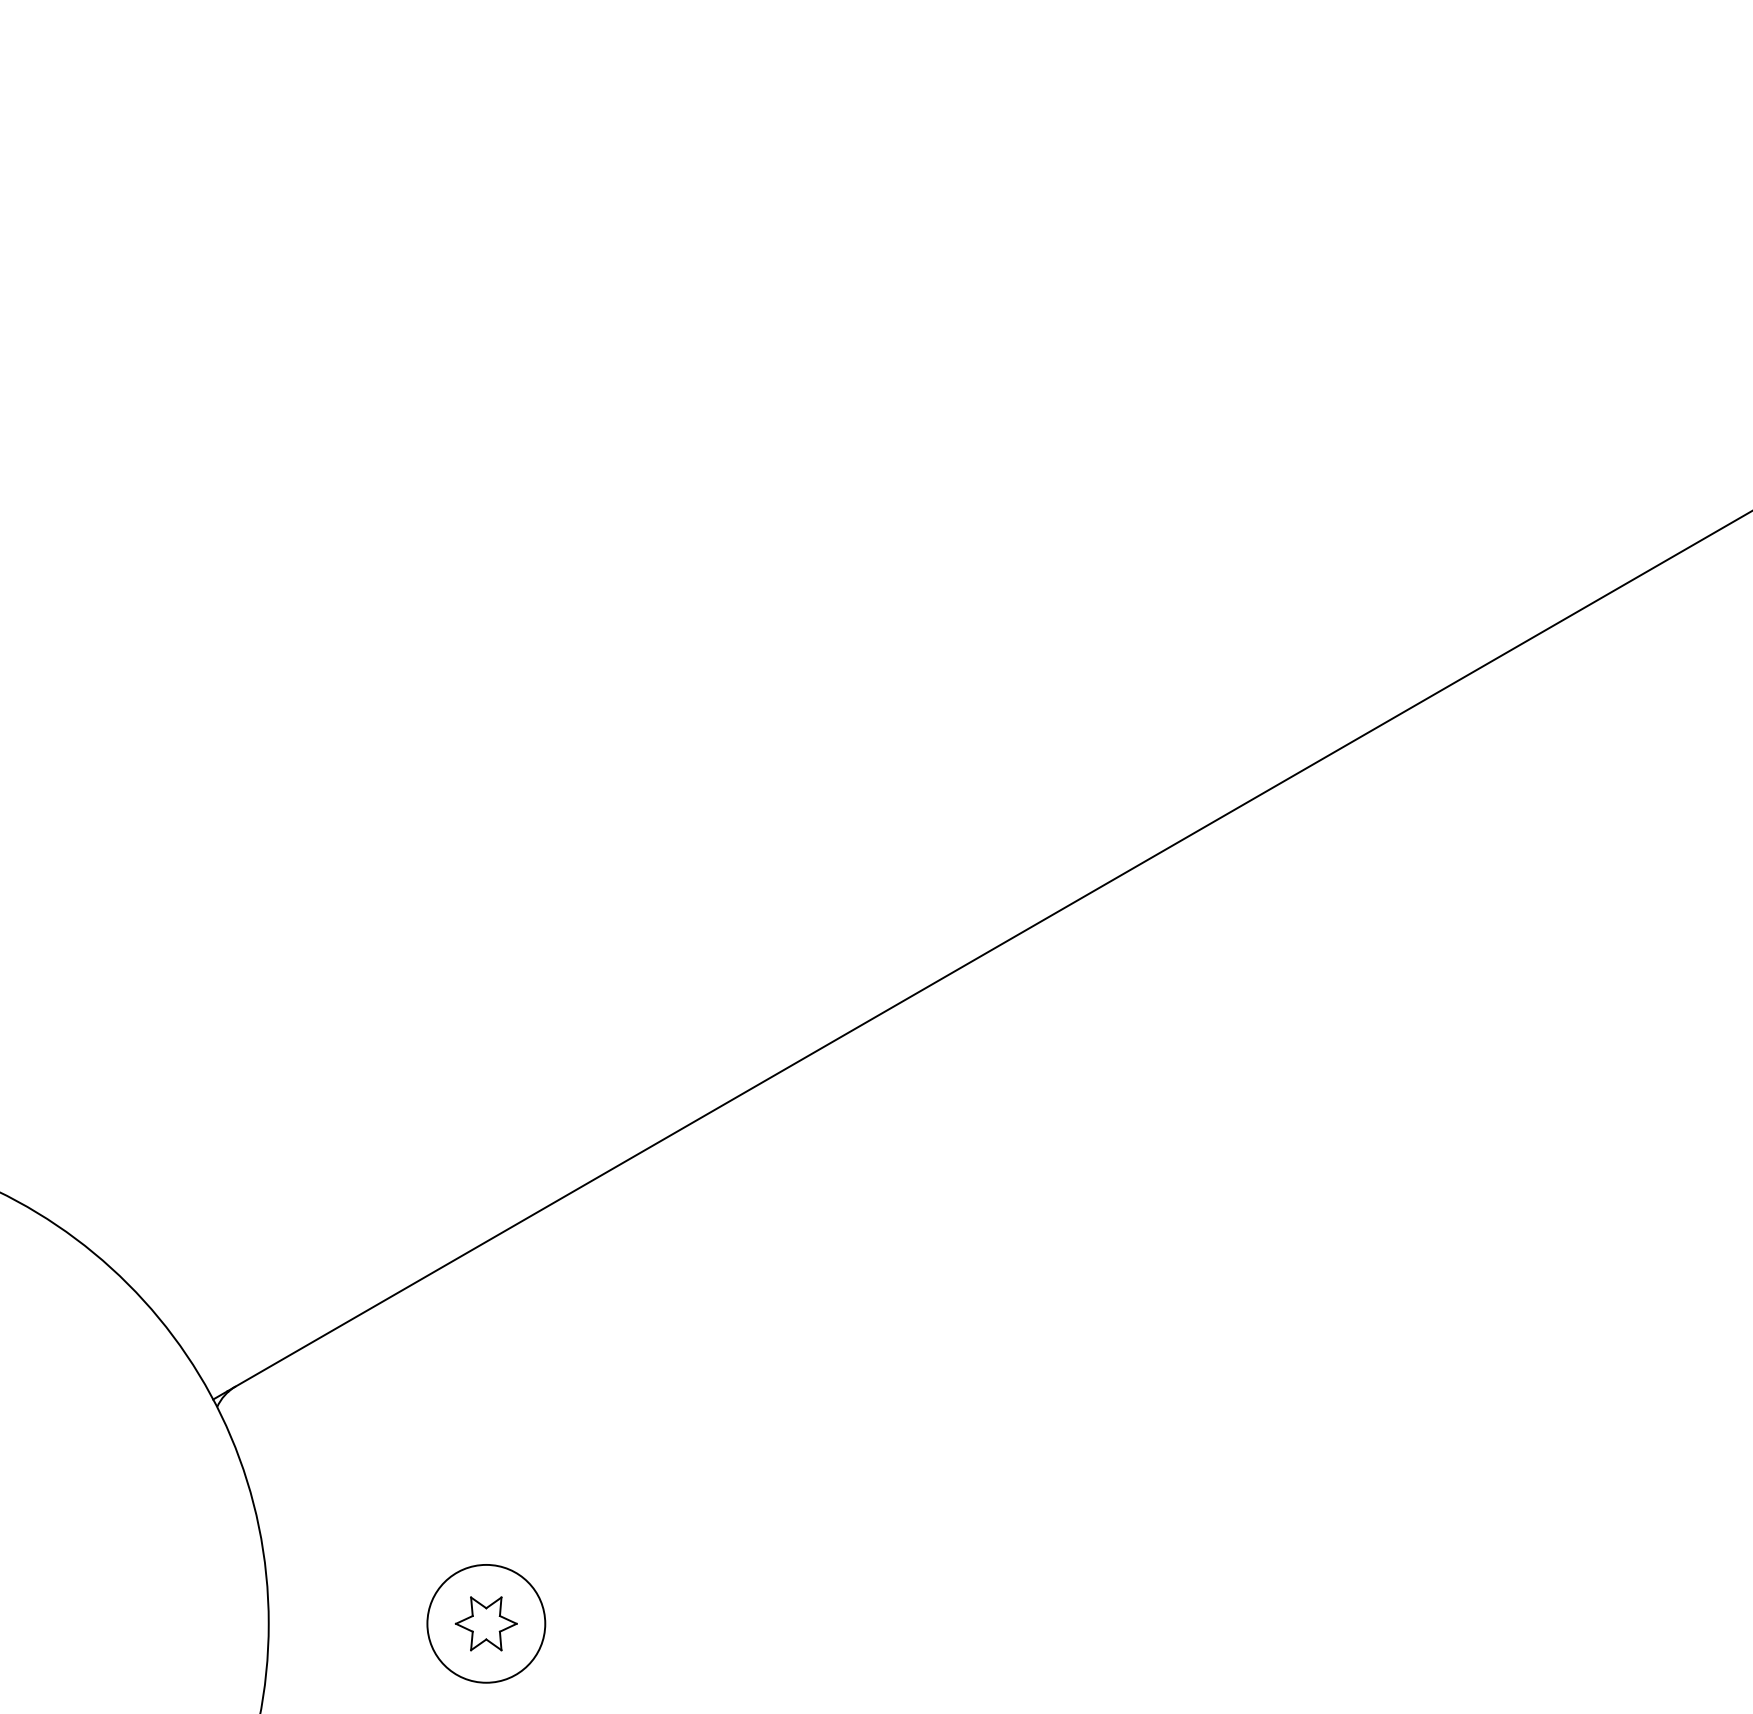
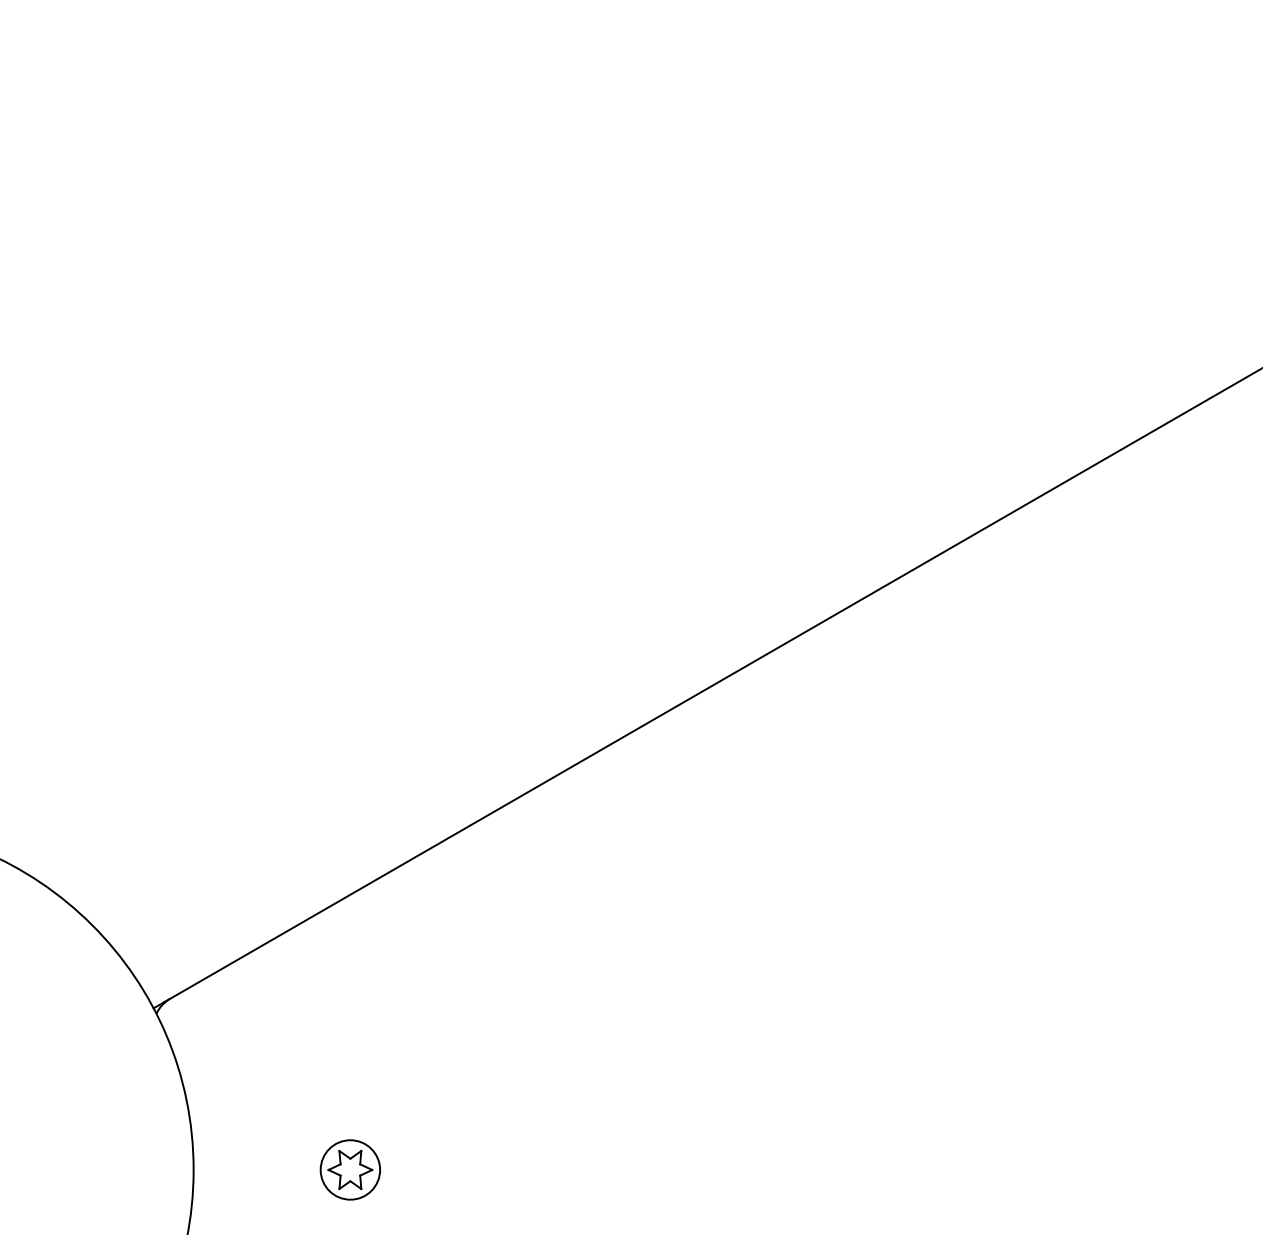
circle: (485, 1623) -> (349, 1169), size x0.7

